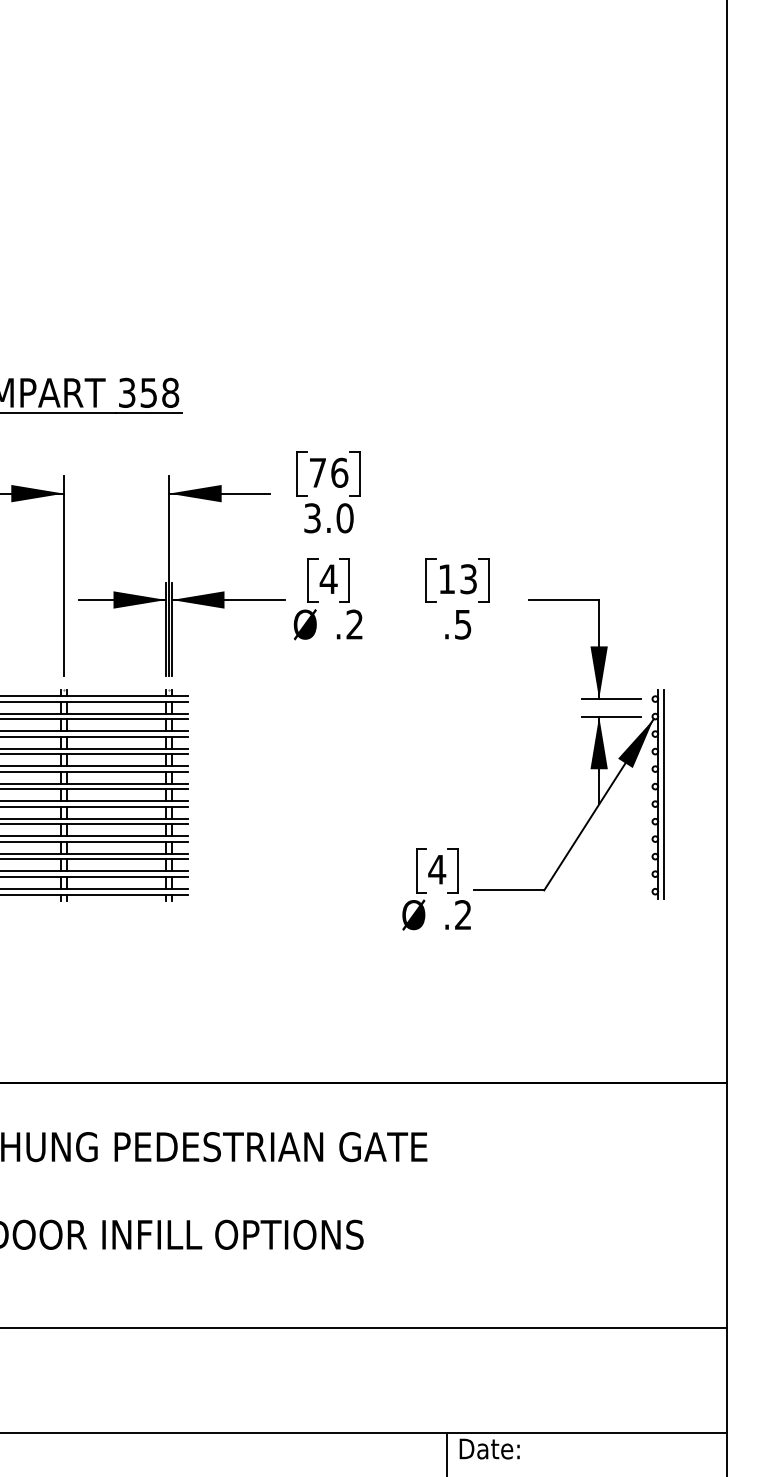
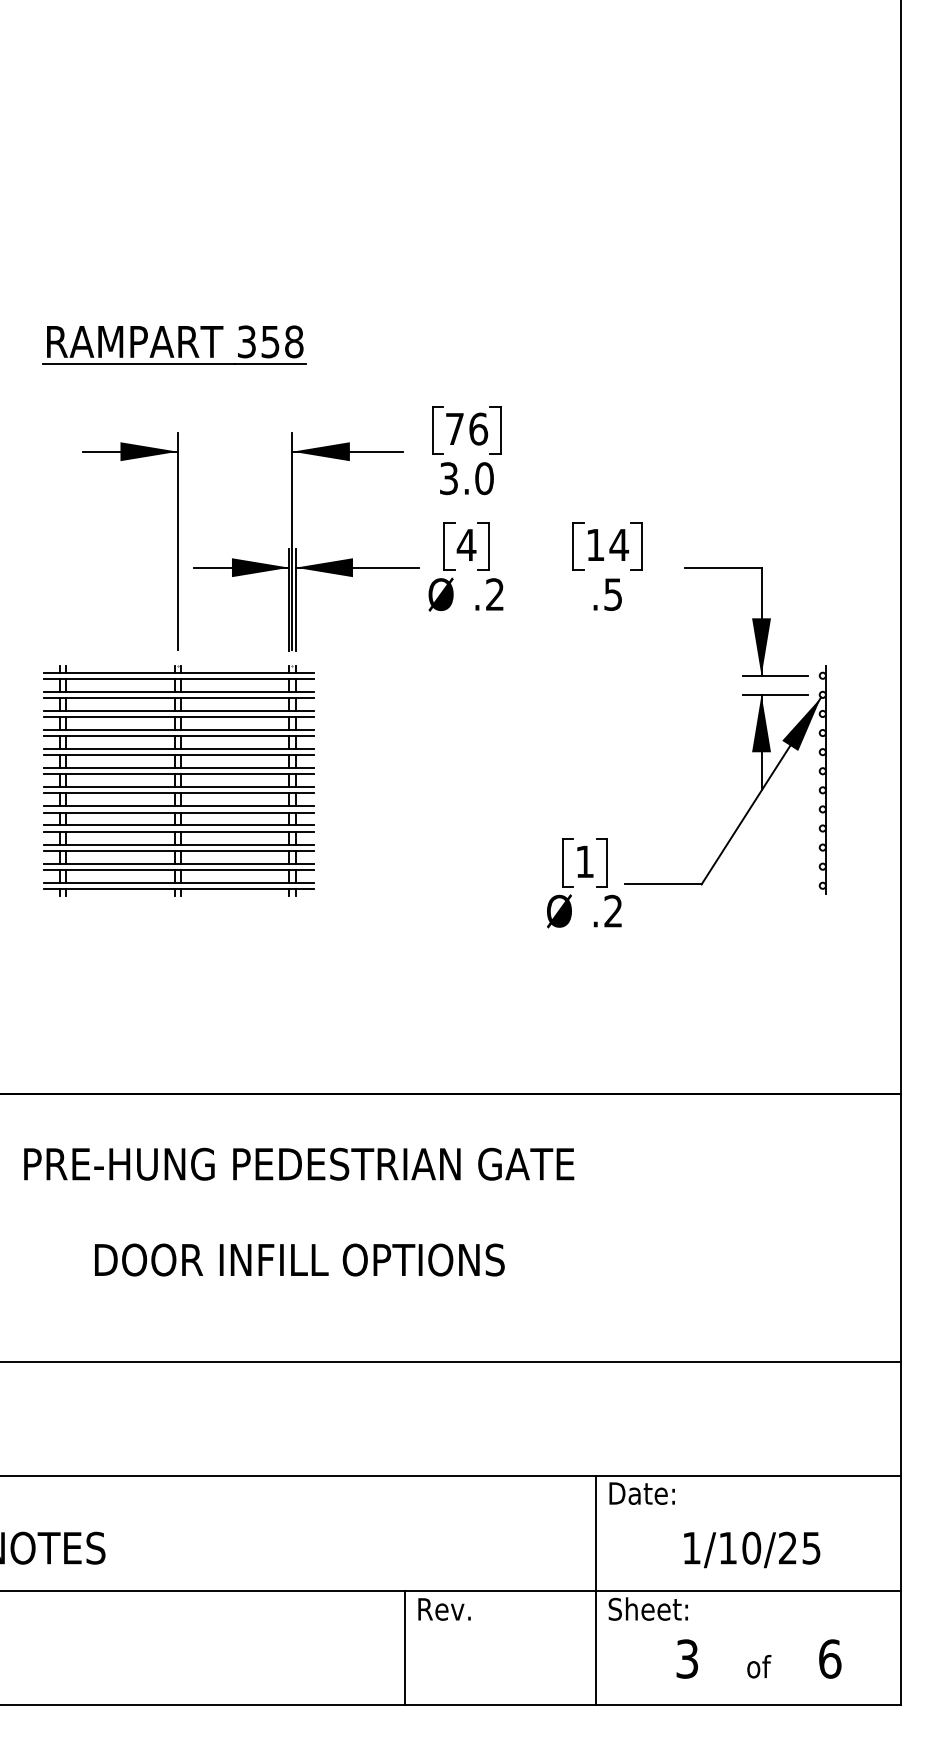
text: (468, 578) -> (619, 544), 13 -> 14
line: (664, 795) -> (832, 780), removed
text: (436, 869) -> (584, 861), 4 -> 1

